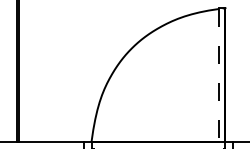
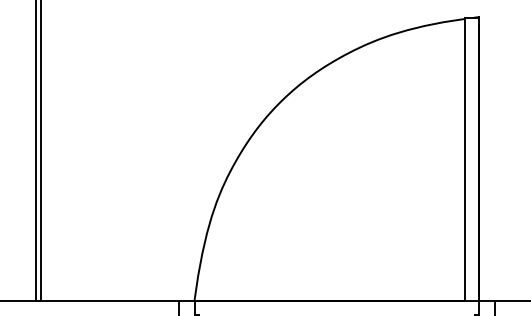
line: (218, 75) -> (464, 160), dashed -> solid

